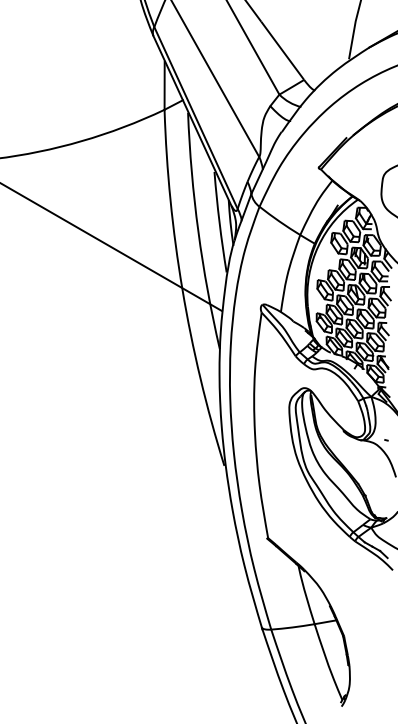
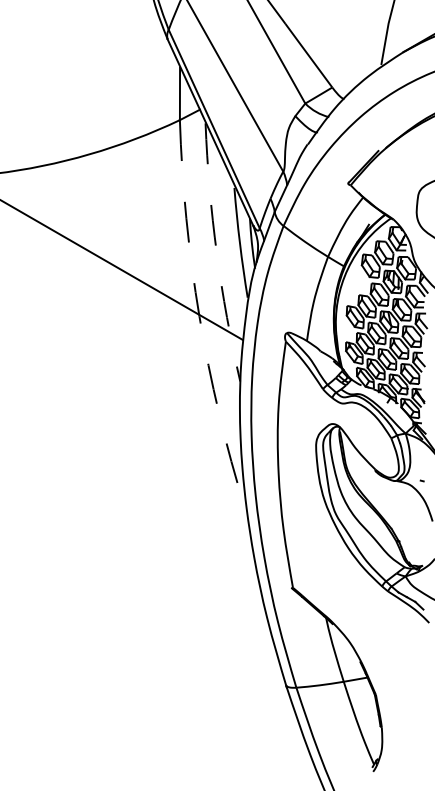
arc: (198, 231) -> (216, 253), solid -> dashed
arc: (182, 289) -> (199, 316), solid -> dashed

